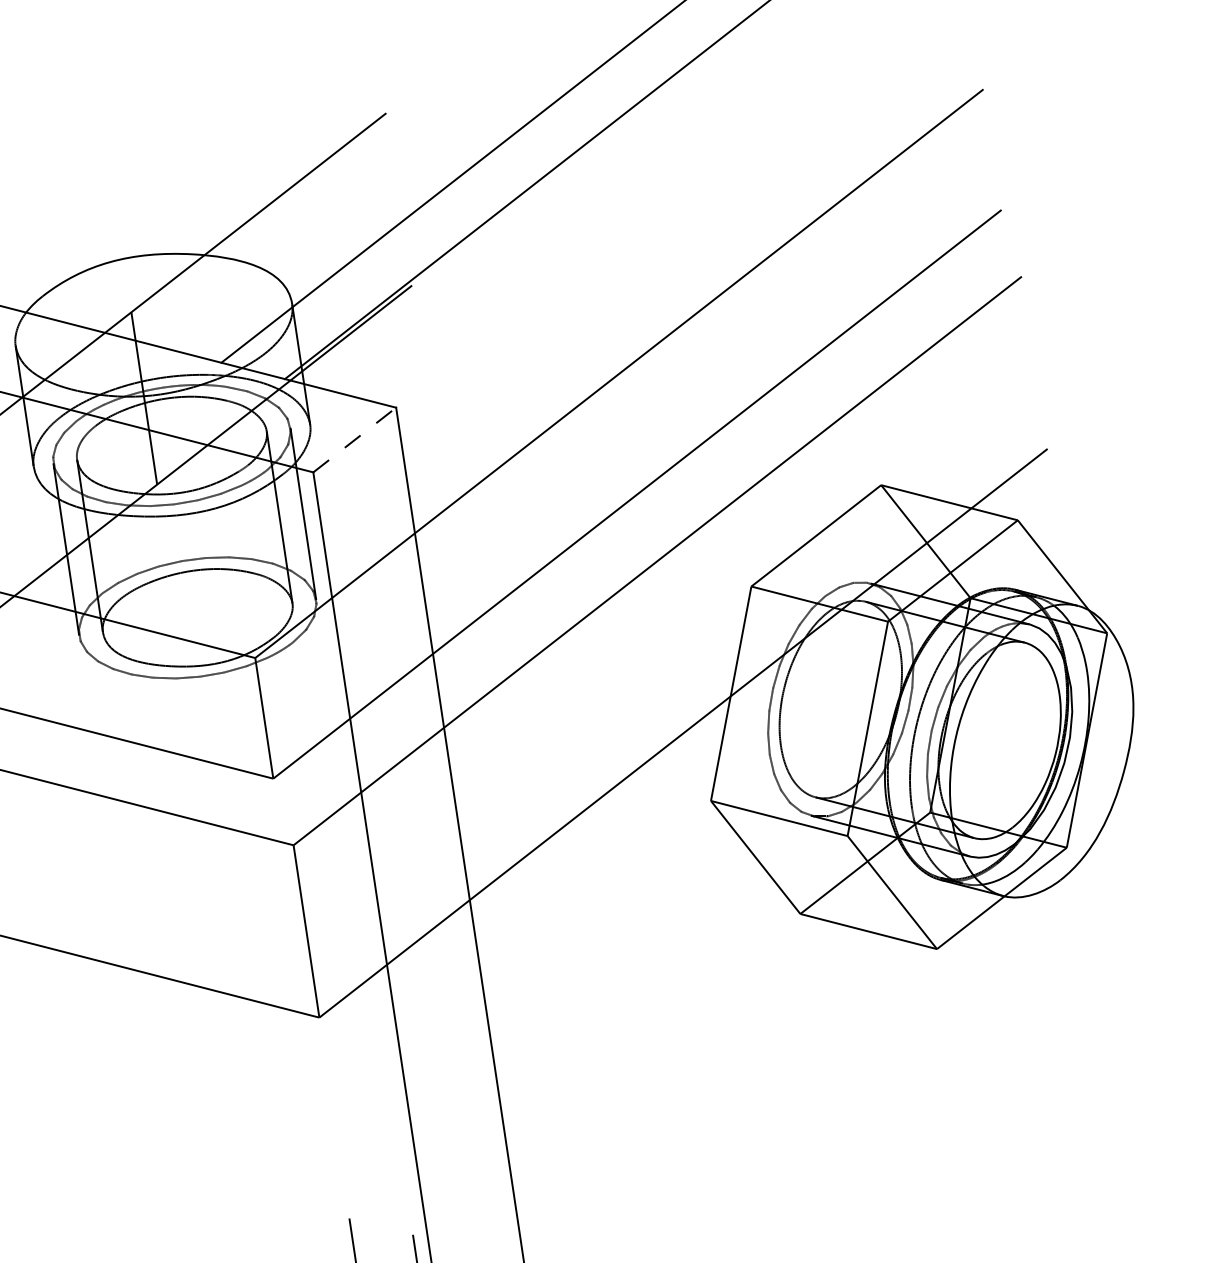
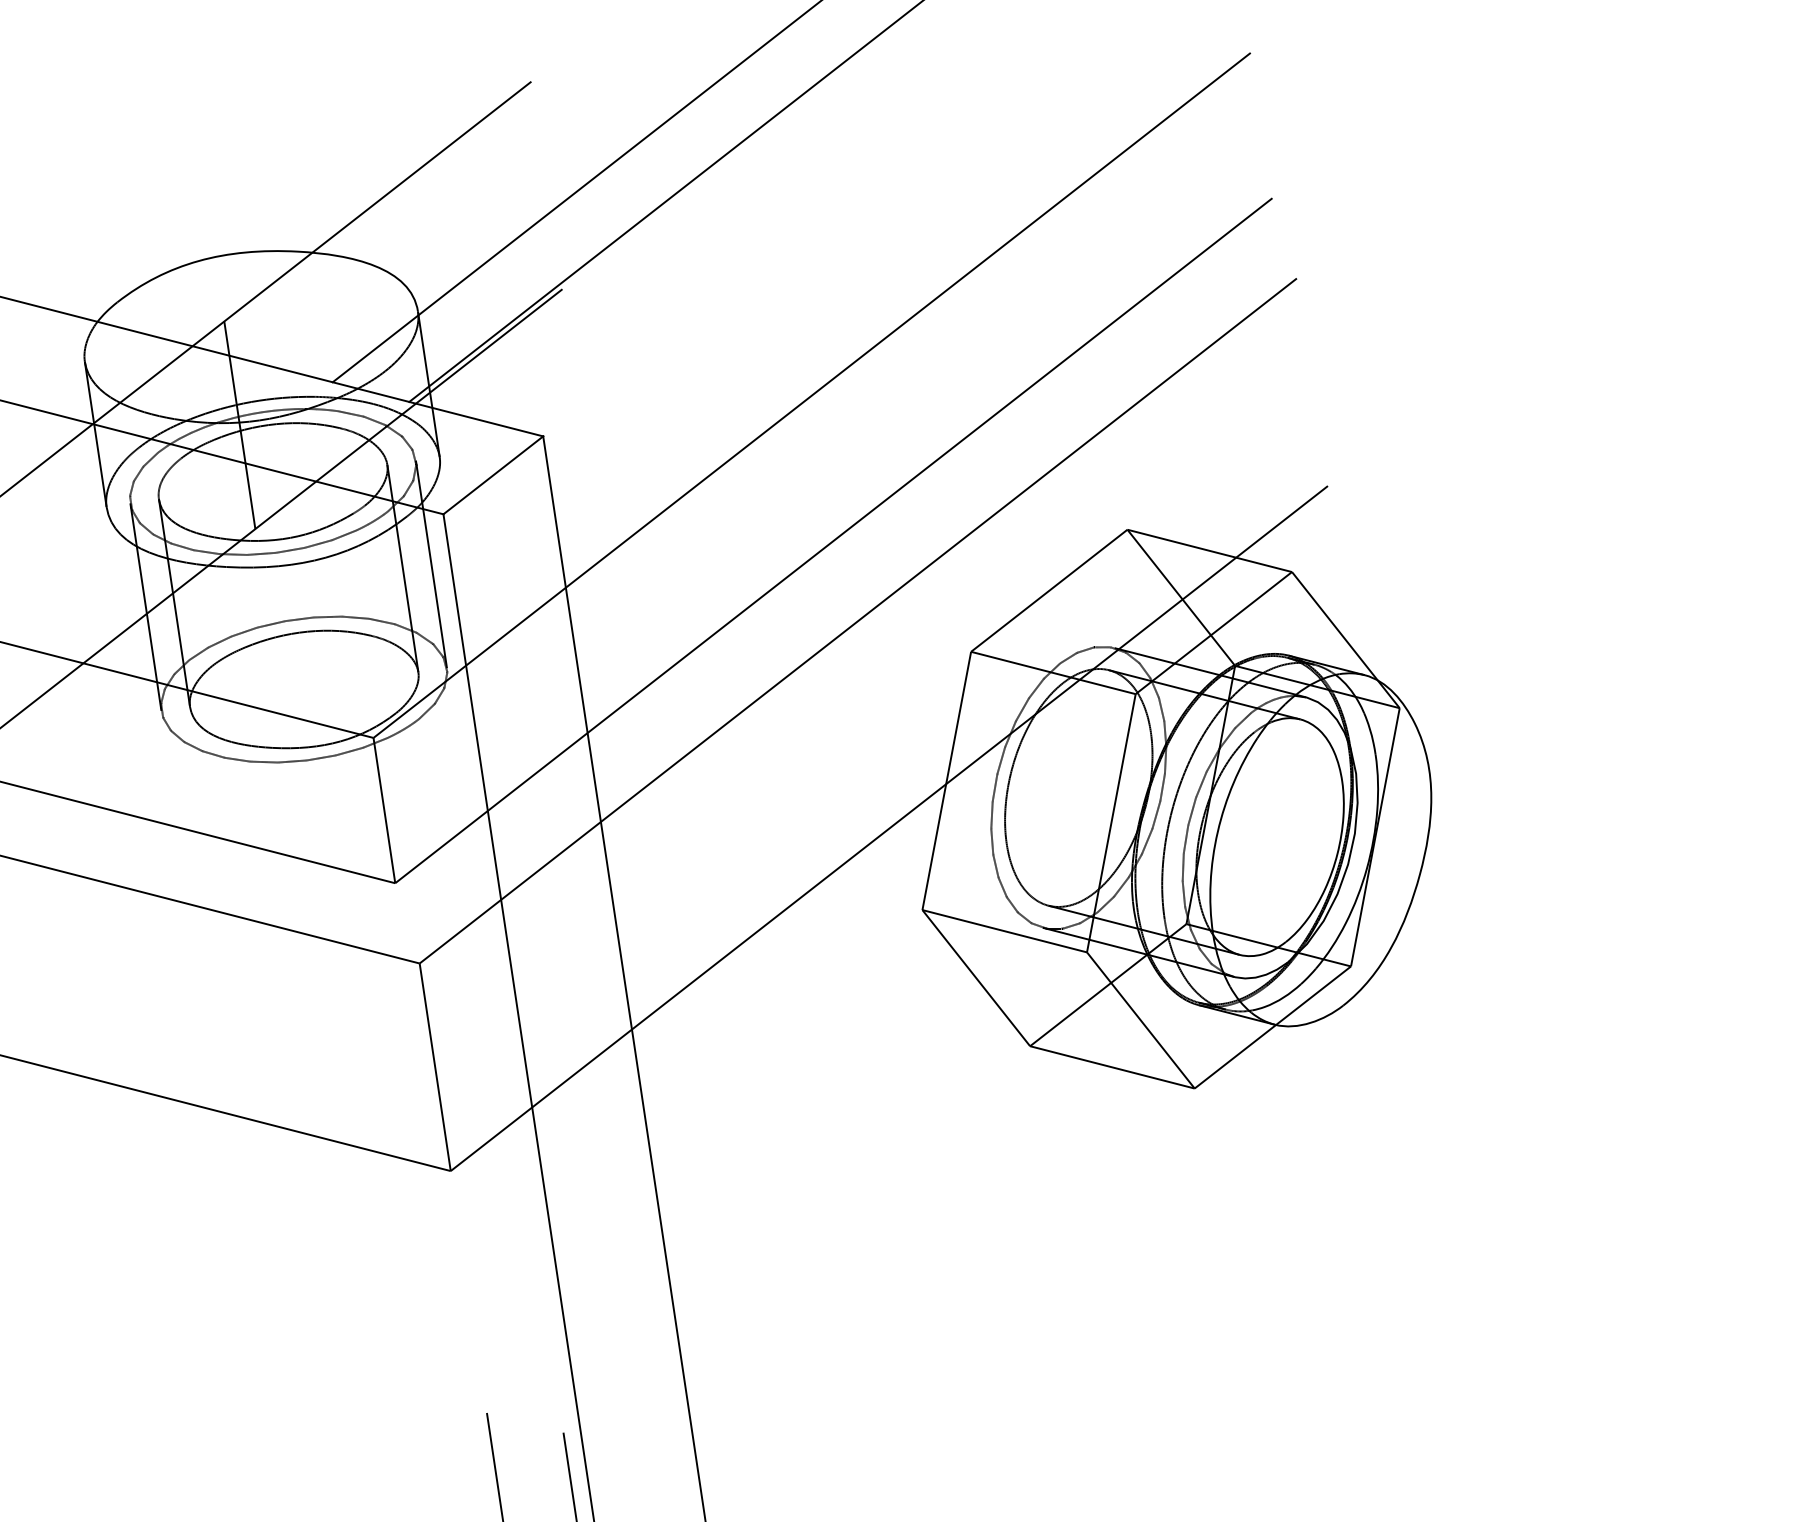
line: (354, 440) -> (493, 475), dashed -> solid

